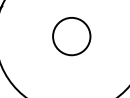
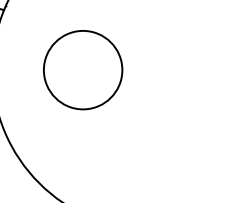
circle: (71, 36) -> (82, 70), moved

